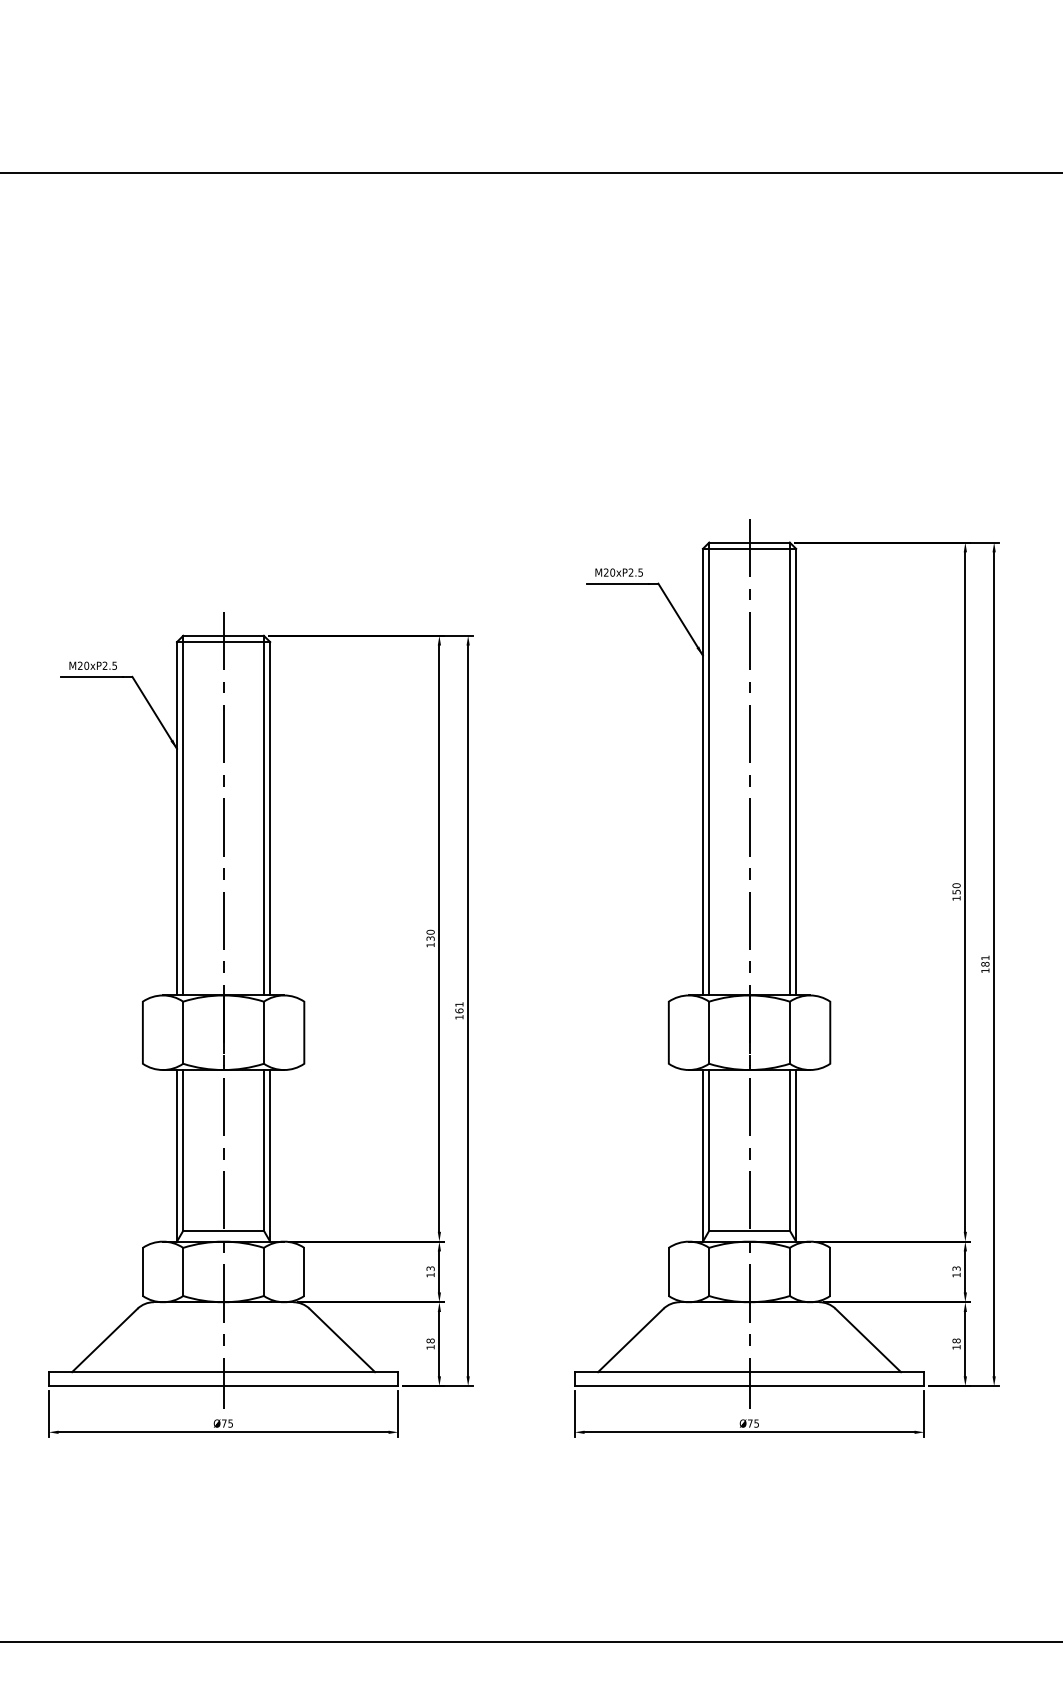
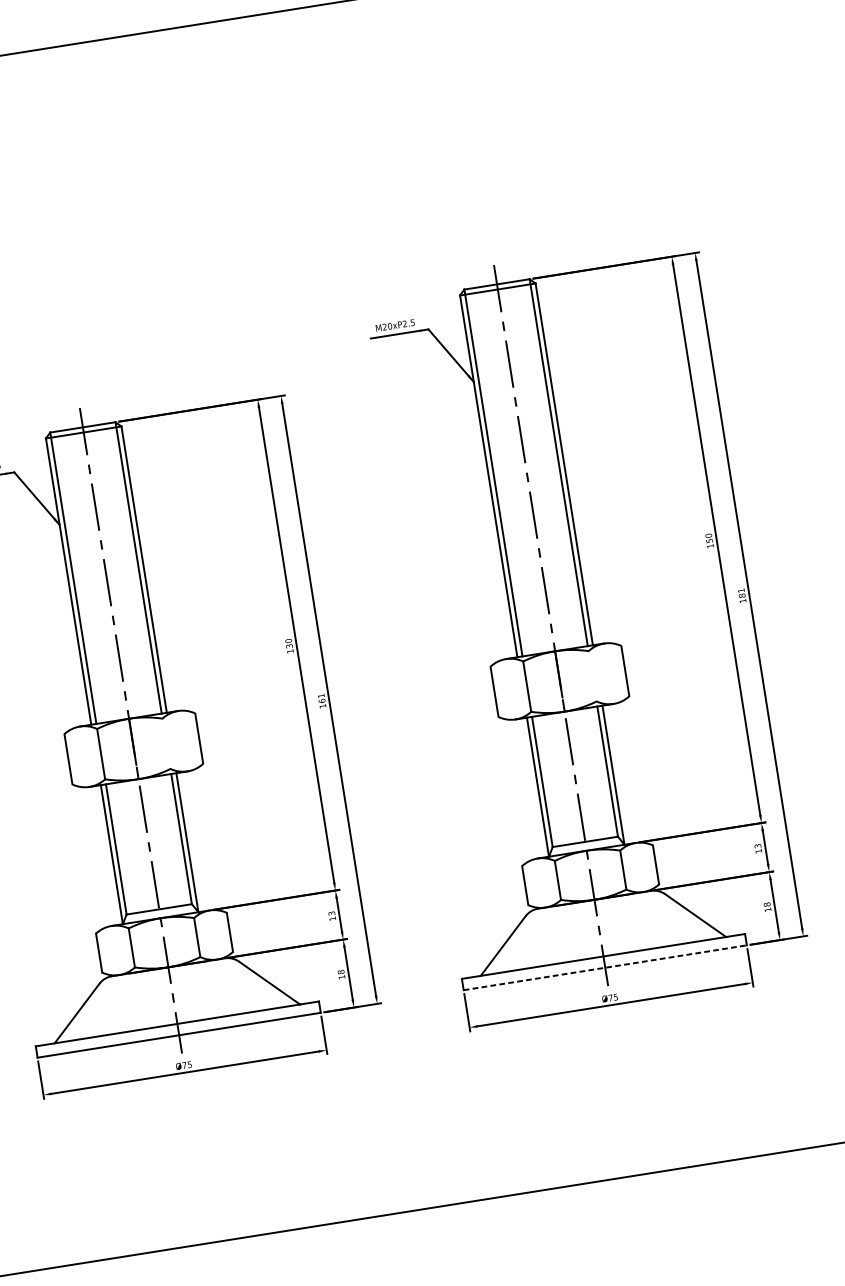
line: (263, 1032) -> (166, 743), removed
line: (789, 1032) -> (592, 676), removed
line: (749, 1386) -> (605, 968), solid -> dashed

